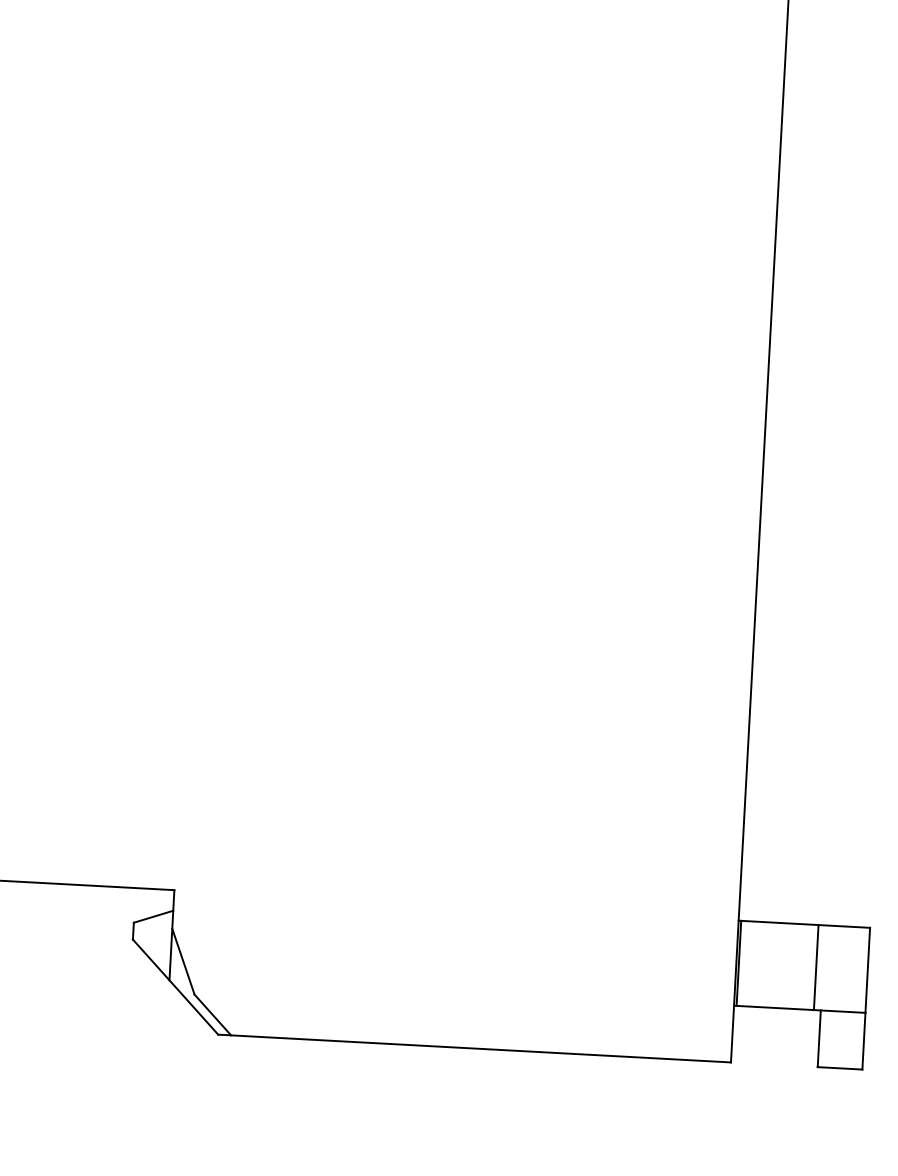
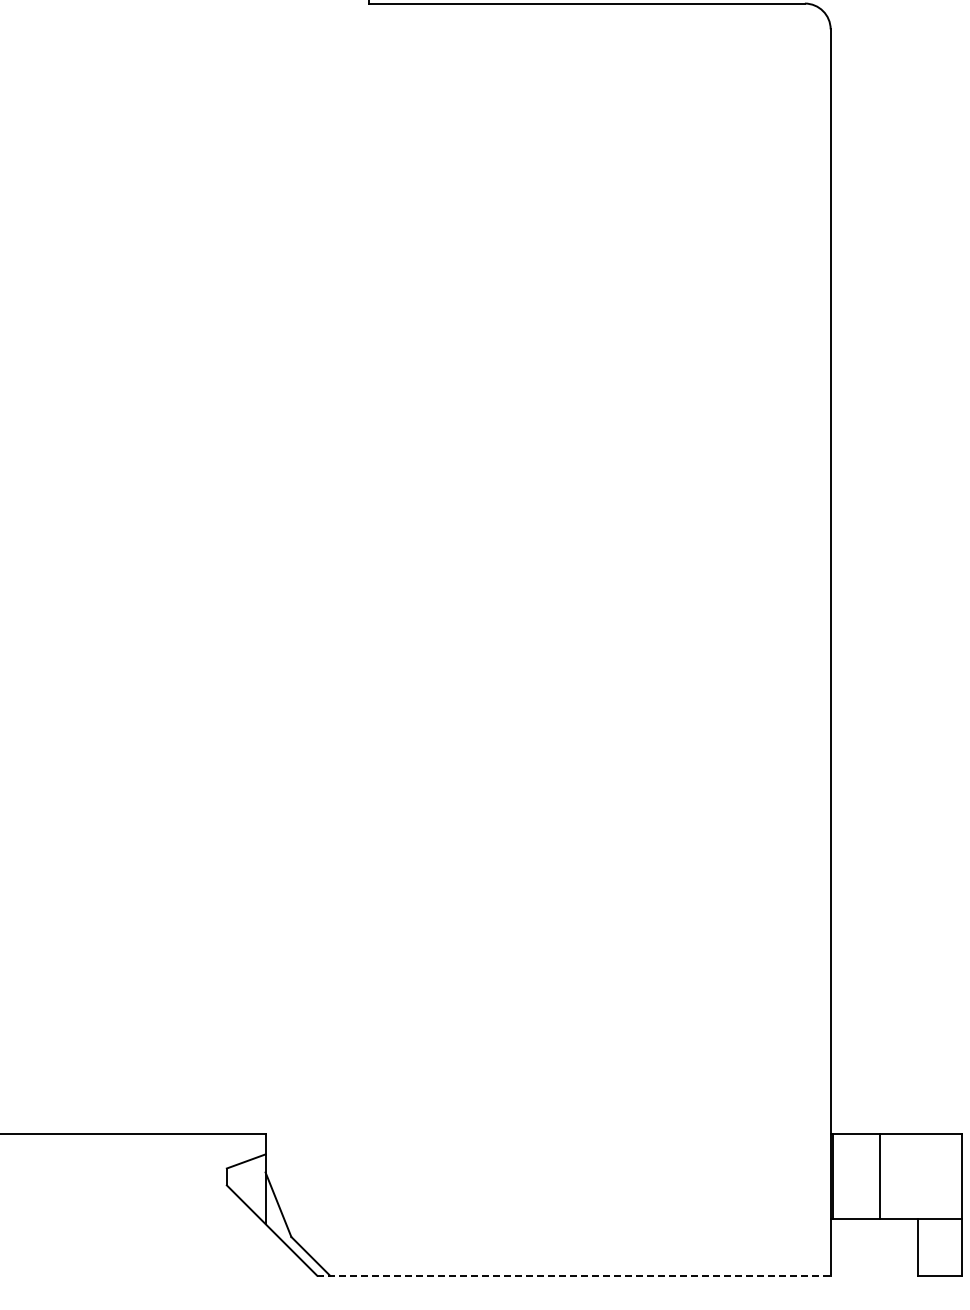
line: (816, 966) -> (879, 1175), moved
line: (474, 1048) -> (573, 1275), solid -> dashed

